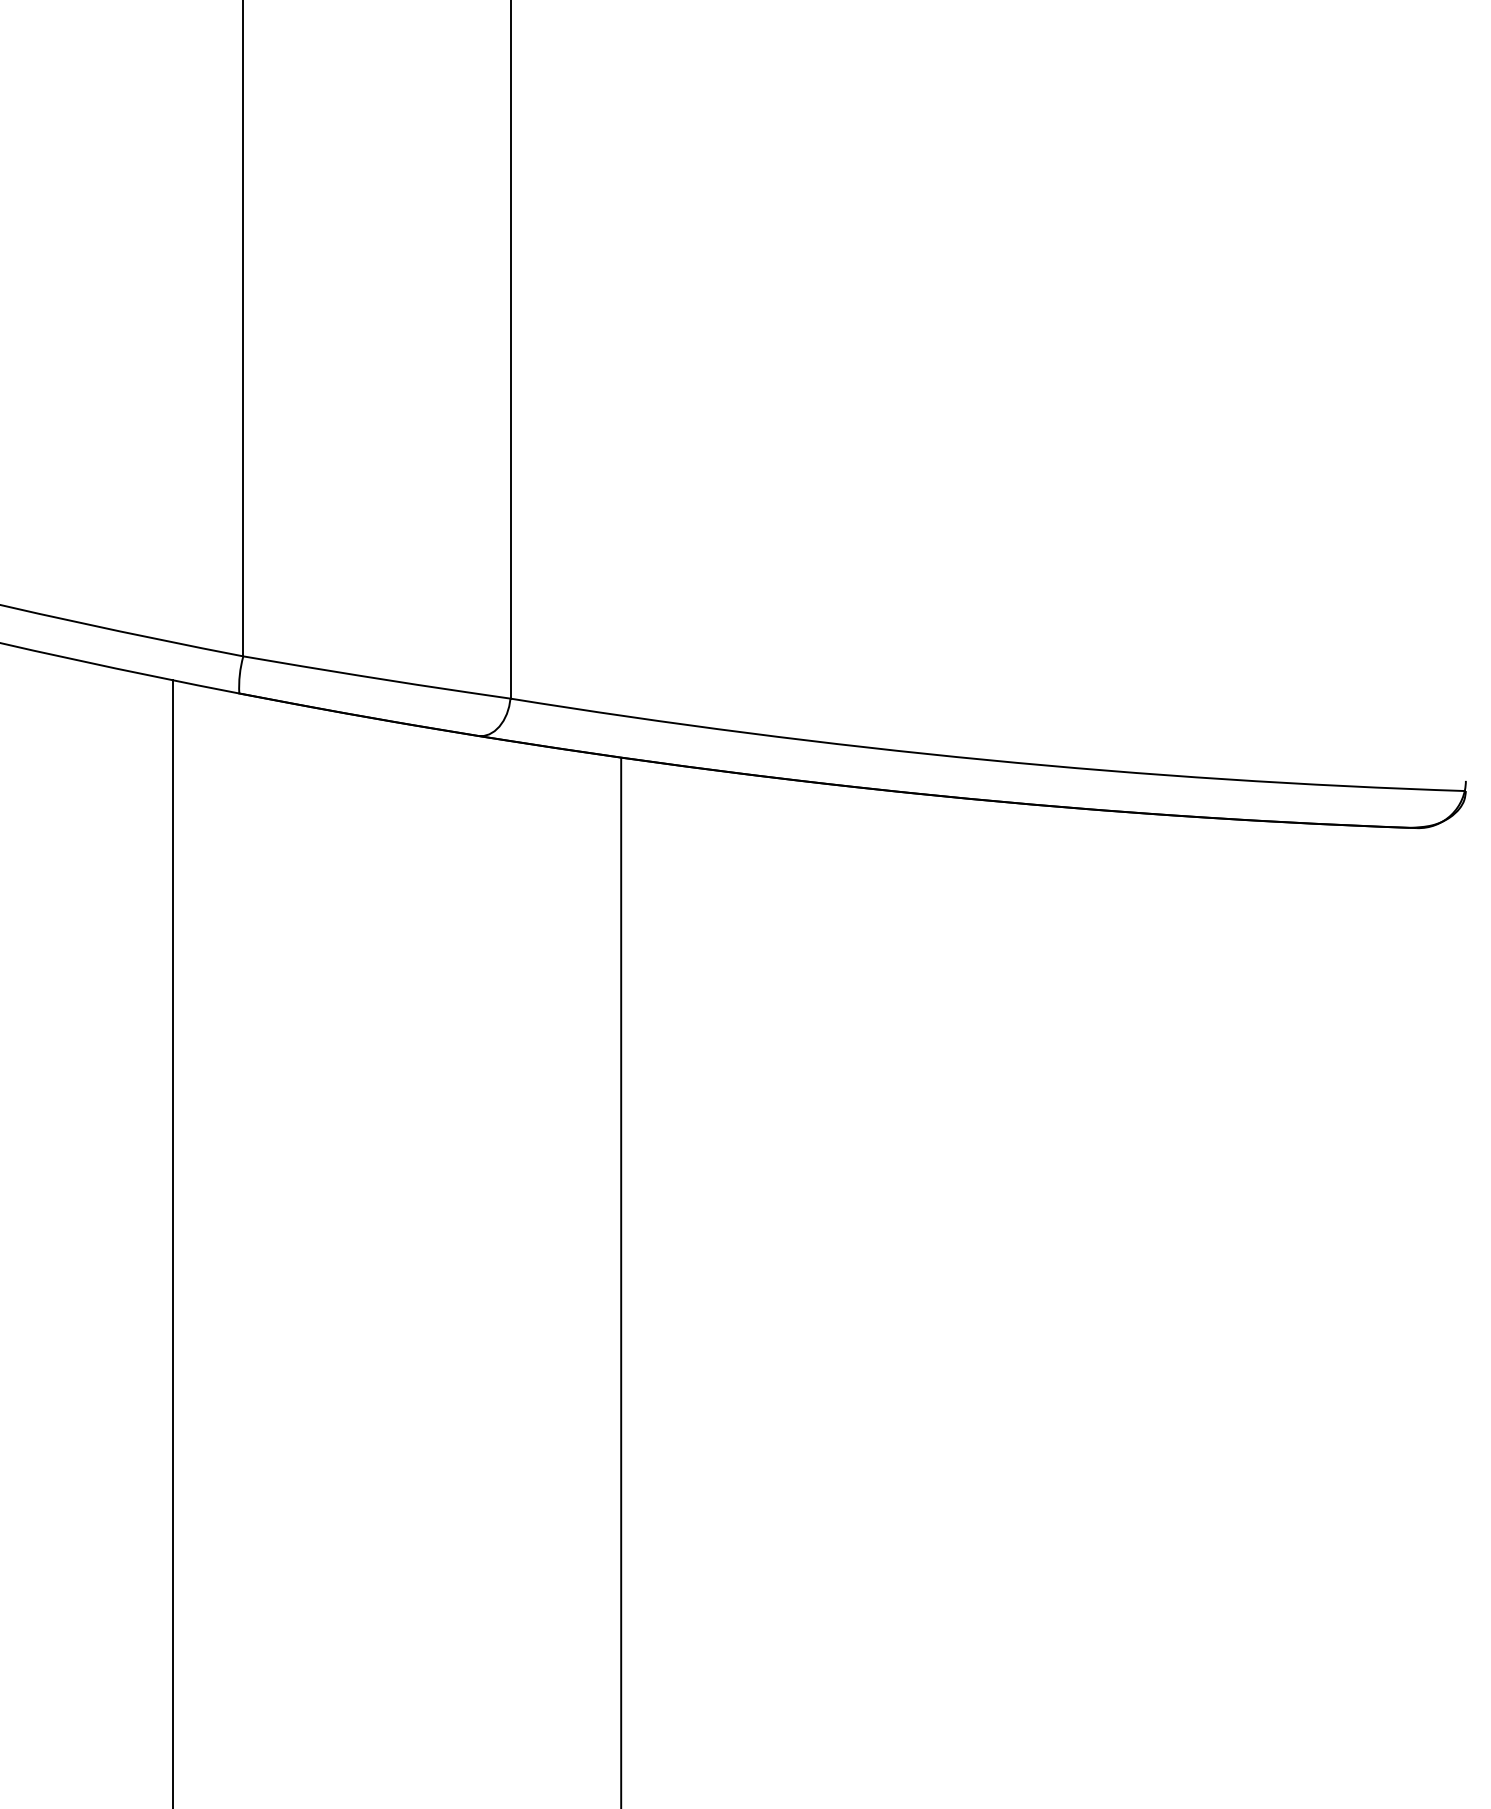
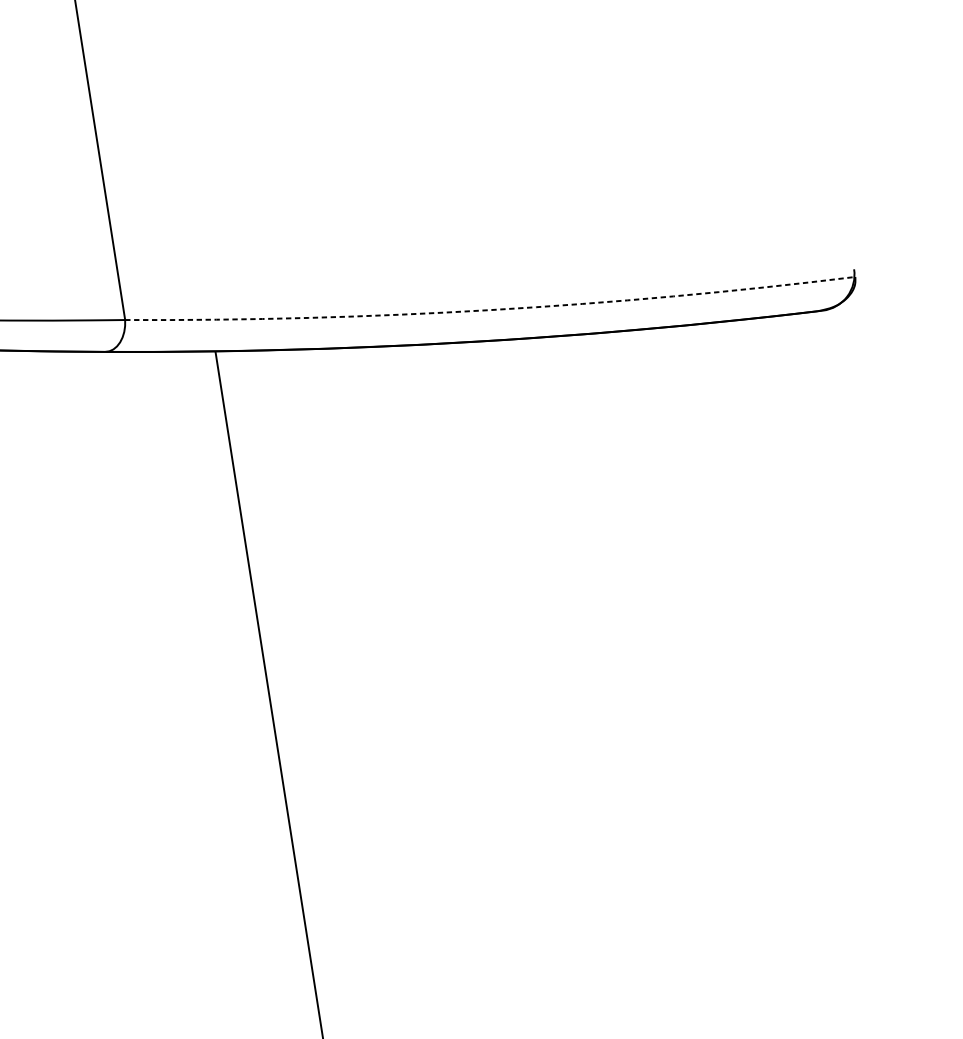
arc: (986, 760) -> (490, 310), solid -> dashed

